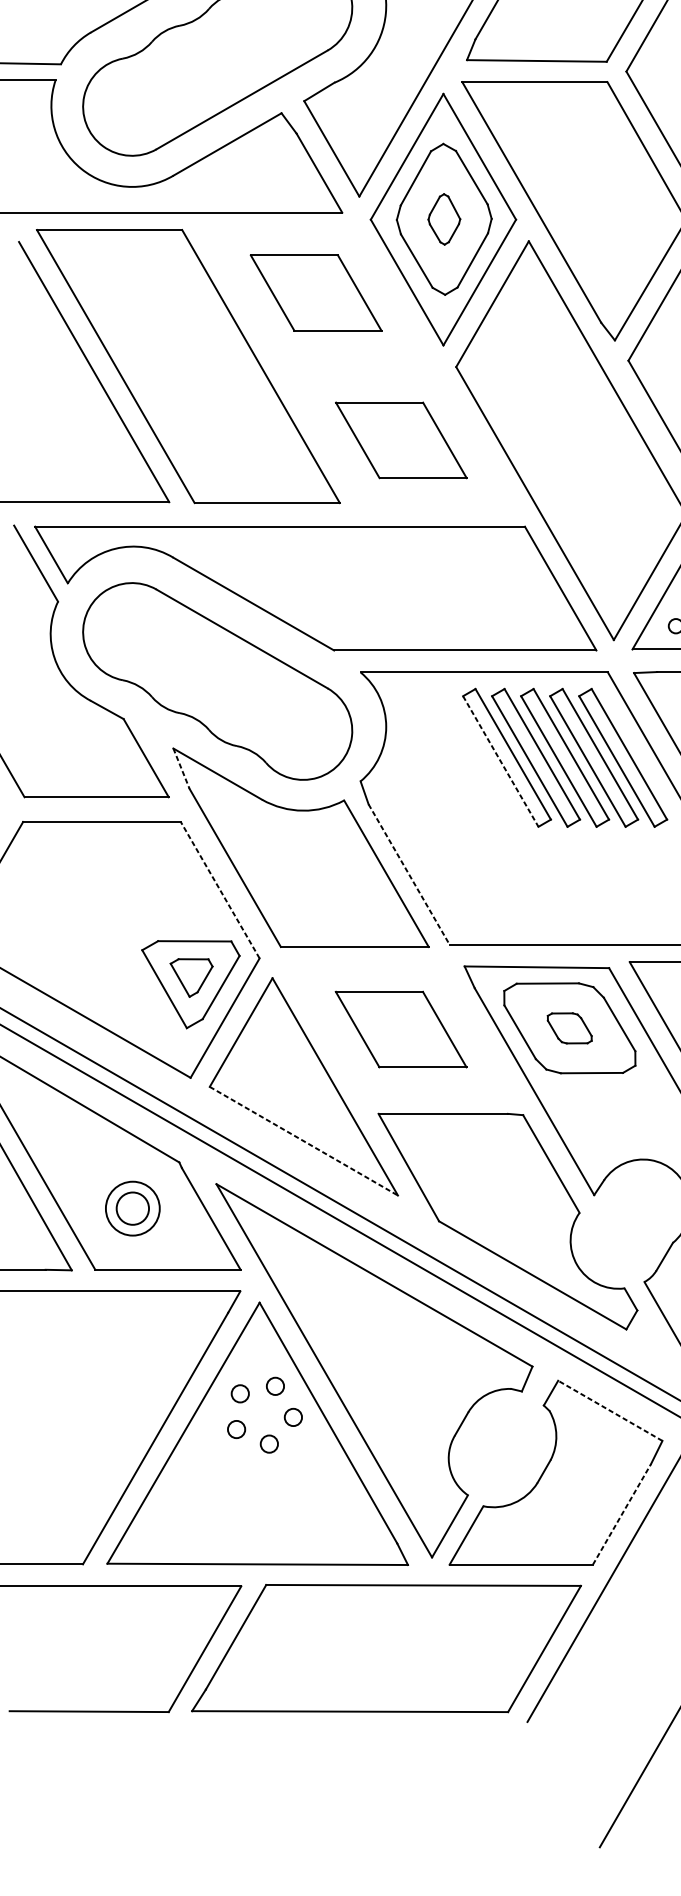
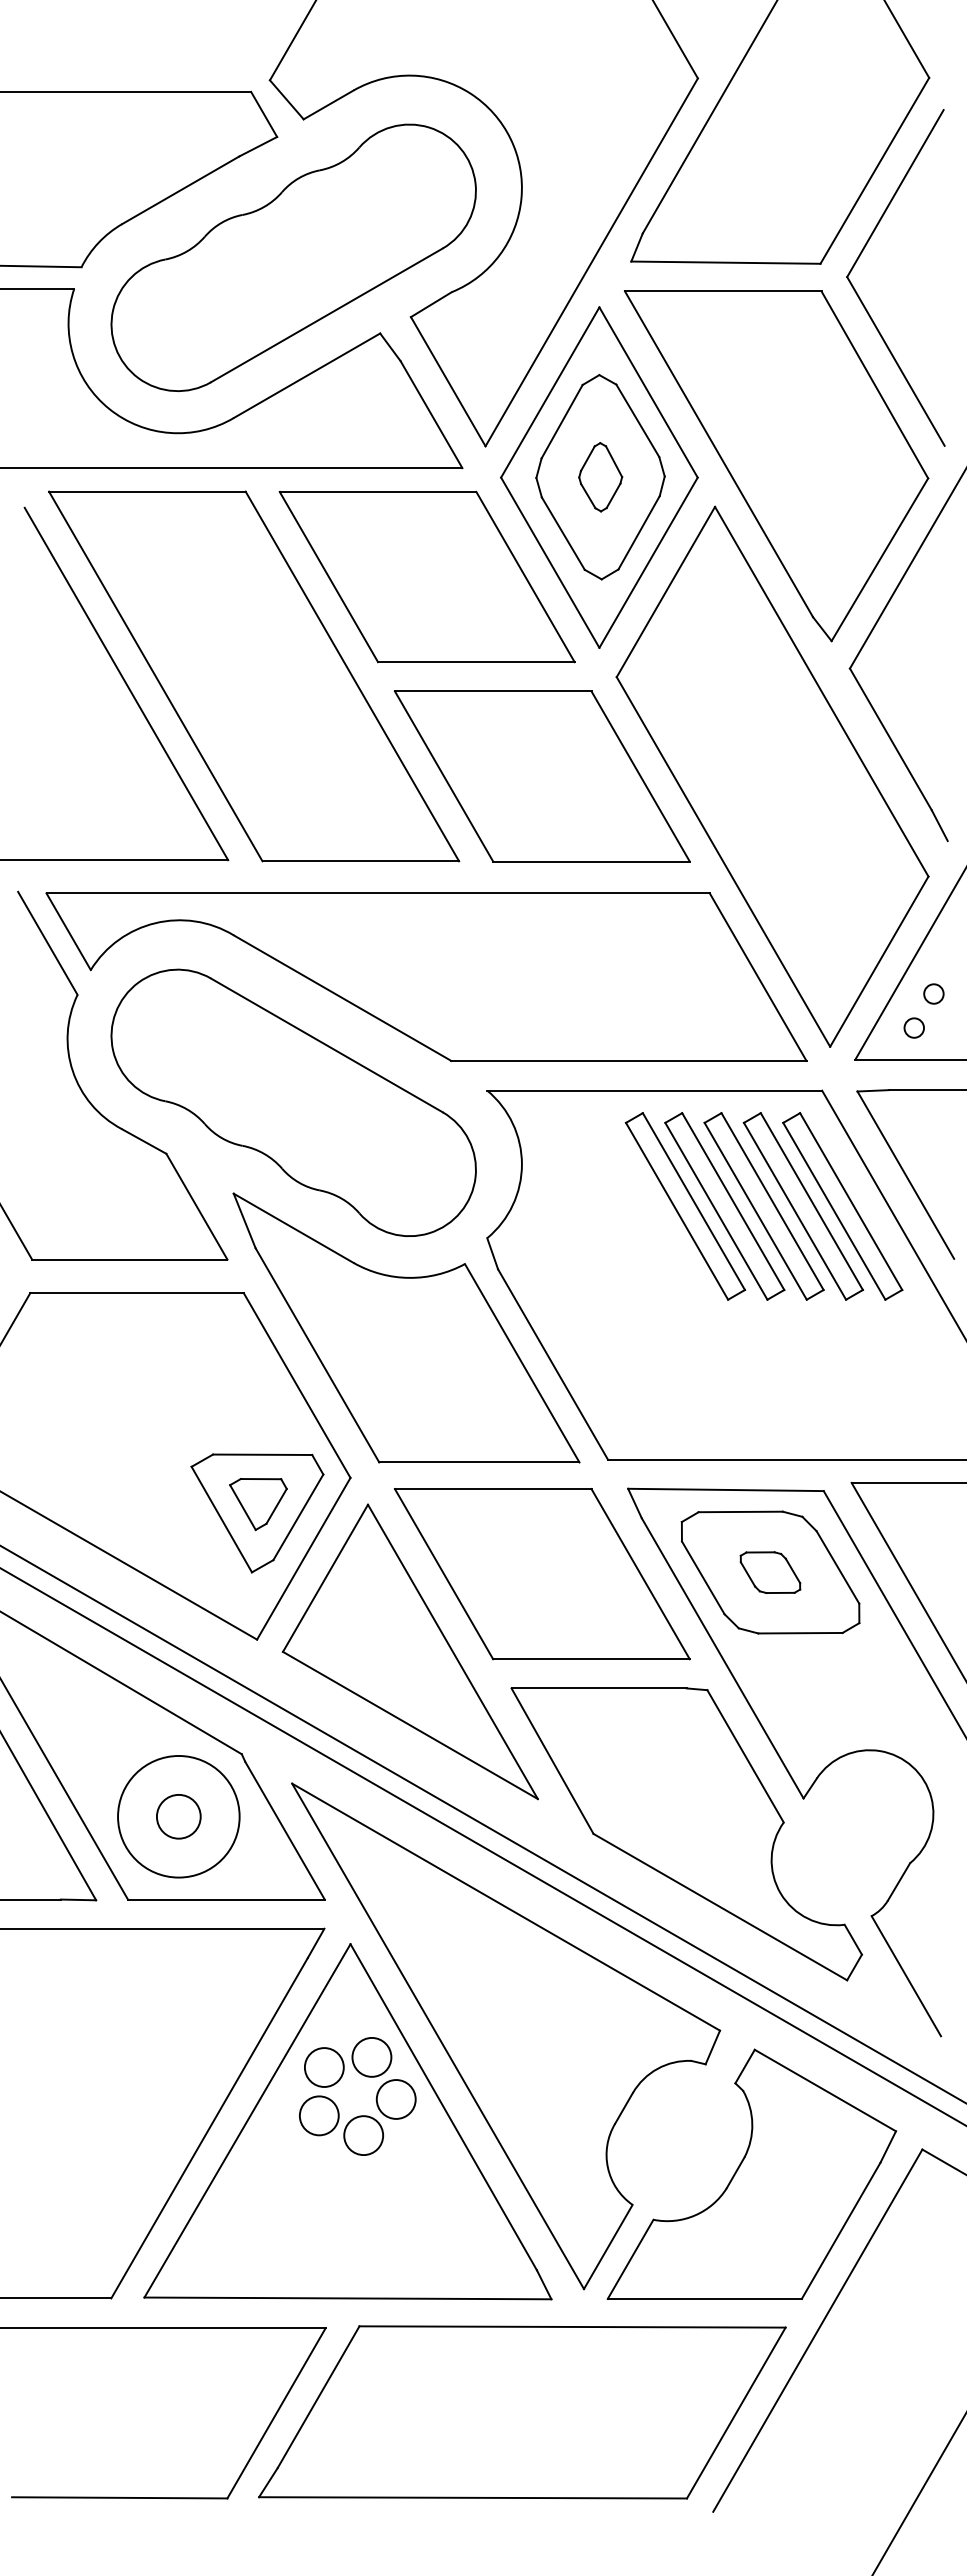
part: (315, 292) -> (426, 576), size x1.67
part: (401, 440) -> (542, 776), size x1.67
line: (501, 761) -> (677, 1211), dashed -> solid
line: (181, 769) -> (244, 1221), dashed -> solid
line: (409, 874) -> (553, 1364), dashed -> solid
line: (220, 890) -> (297, 1385), dashed -> solid
part: (400, 1029) -> (541, 1574), size x1.67
line: (303, 1141) -> (410, 1725), dashed -> solid
circle: (132, 1208) -> (178, 1816), size x1.67
circle: (275, 1385) -> (371, 2056), size x1.67
circle: (239, 1393) -> (323, 2067), size x1.67
line: (610, 1410) -> (825, 2090), dashed -> solid
circle: (292, 1417) -> (395, 2099), size x1.67
circle: (235, 1429) -> (318, 2115), size x1.67
circle: (269, 1444) -> (363, 2135), size x1.67
line: (622, 1514) -> (841, 2230), dashed -> solid

